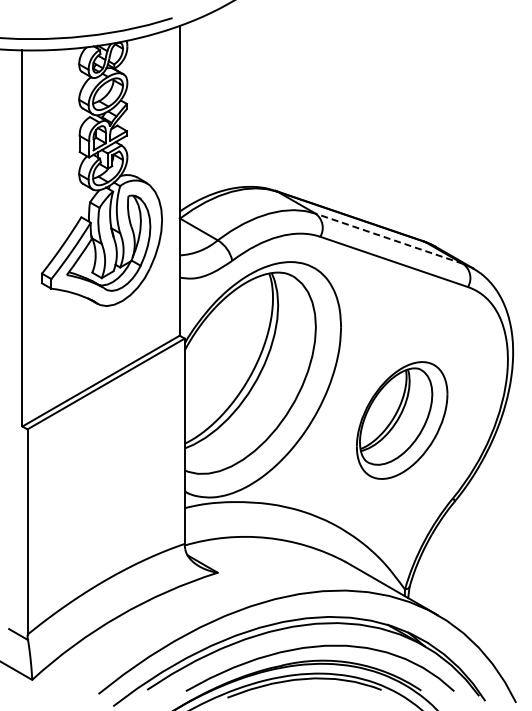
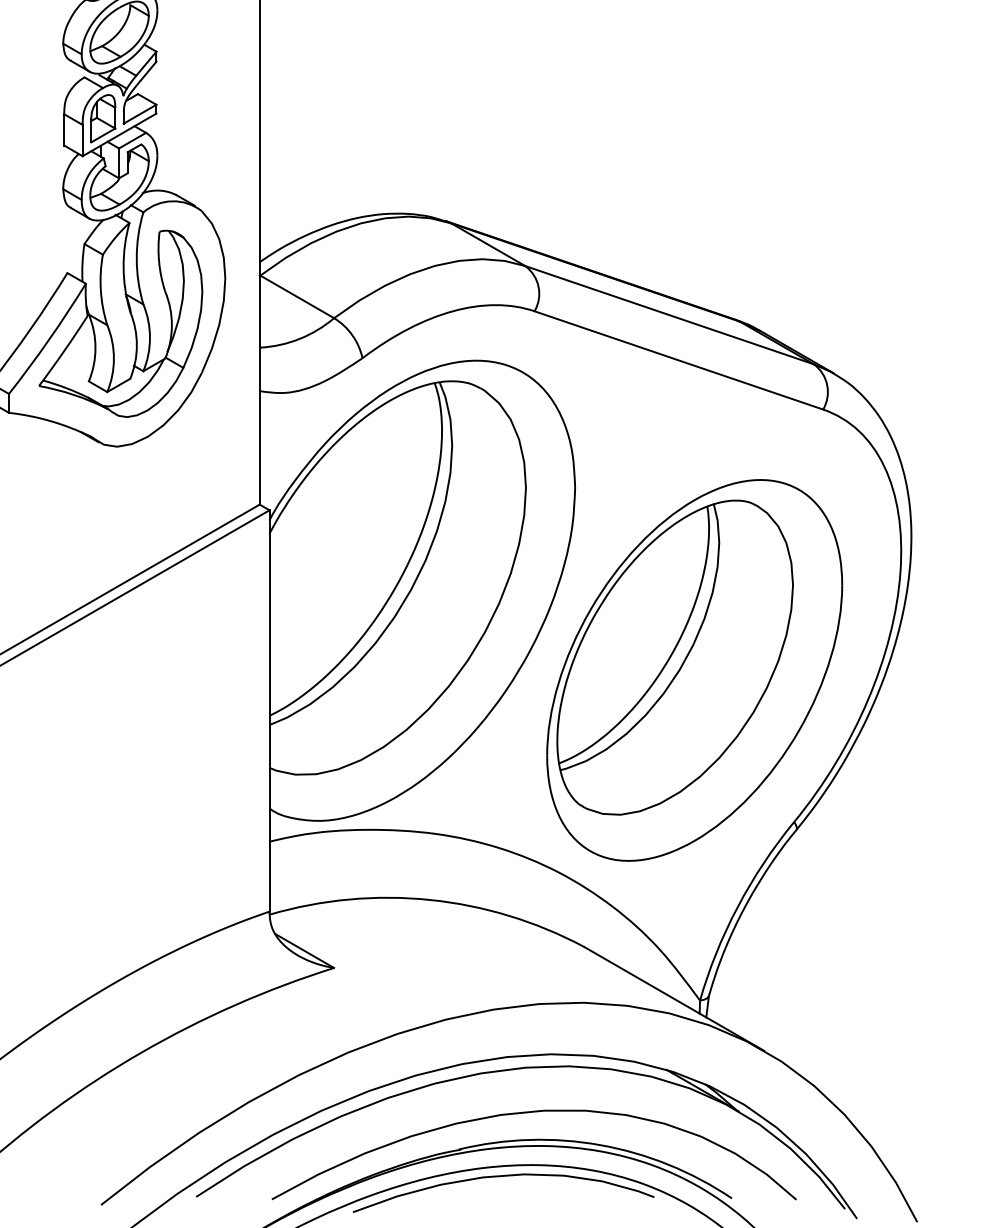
line: (389, 238) -> (669, 314), dashed -> solid
part: (401, 420) -> (693, 670), size x1.67

